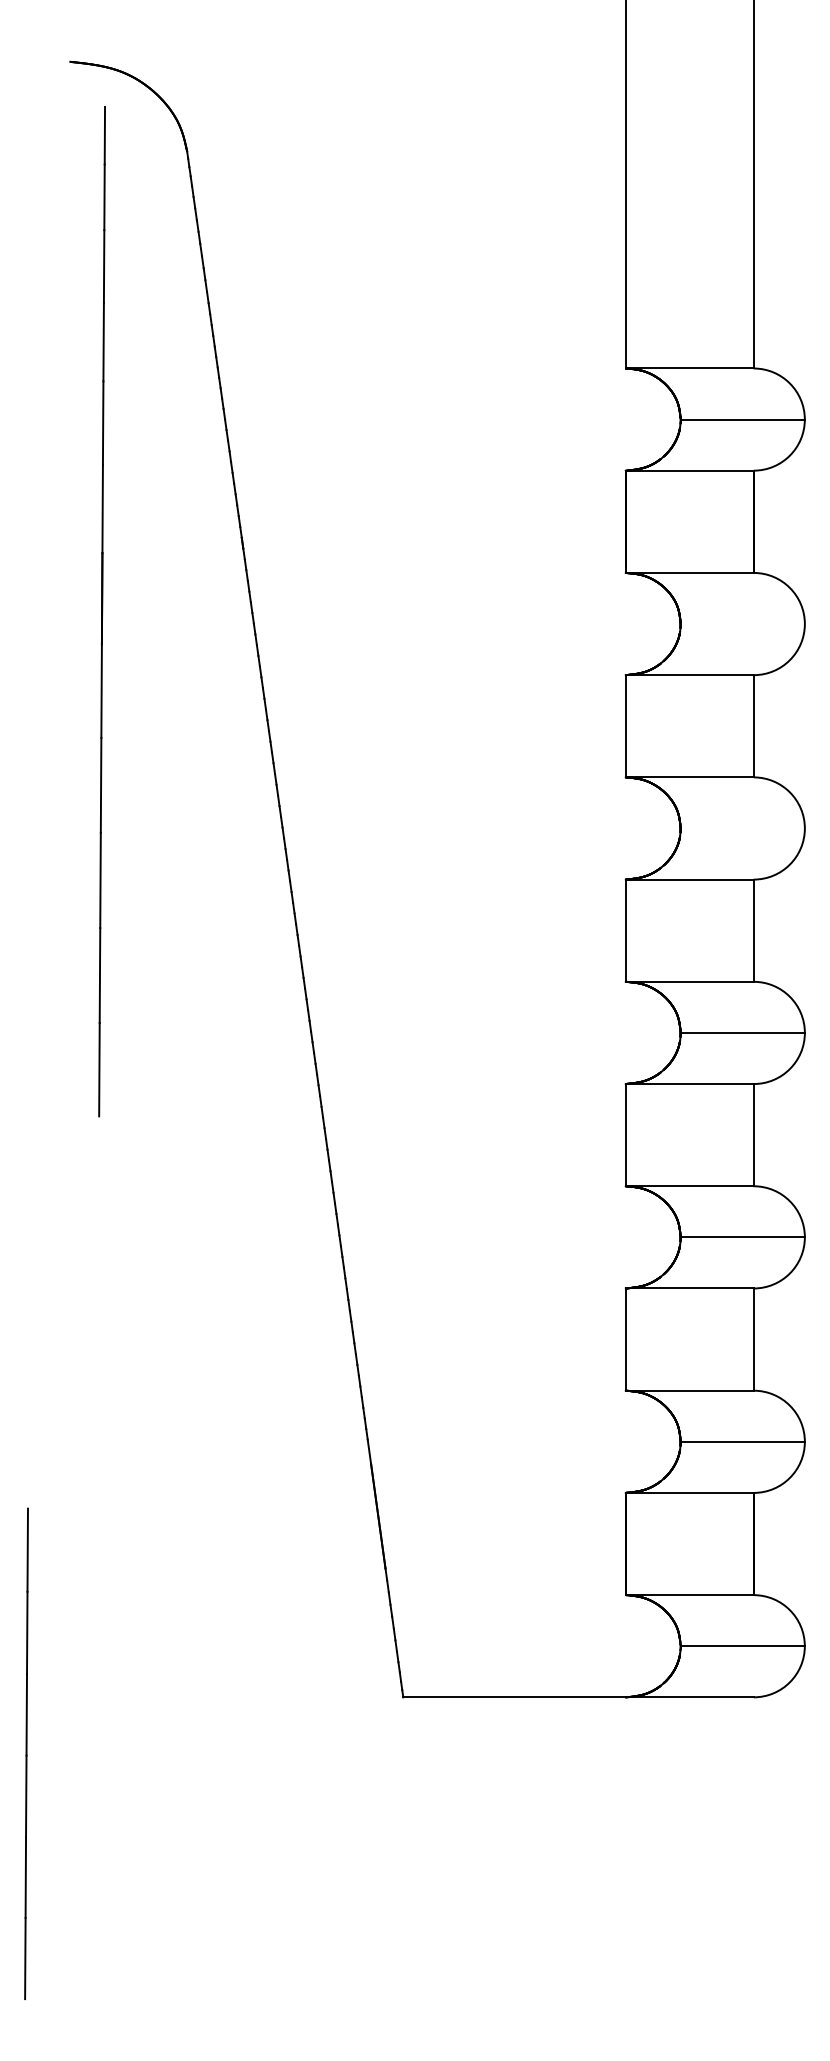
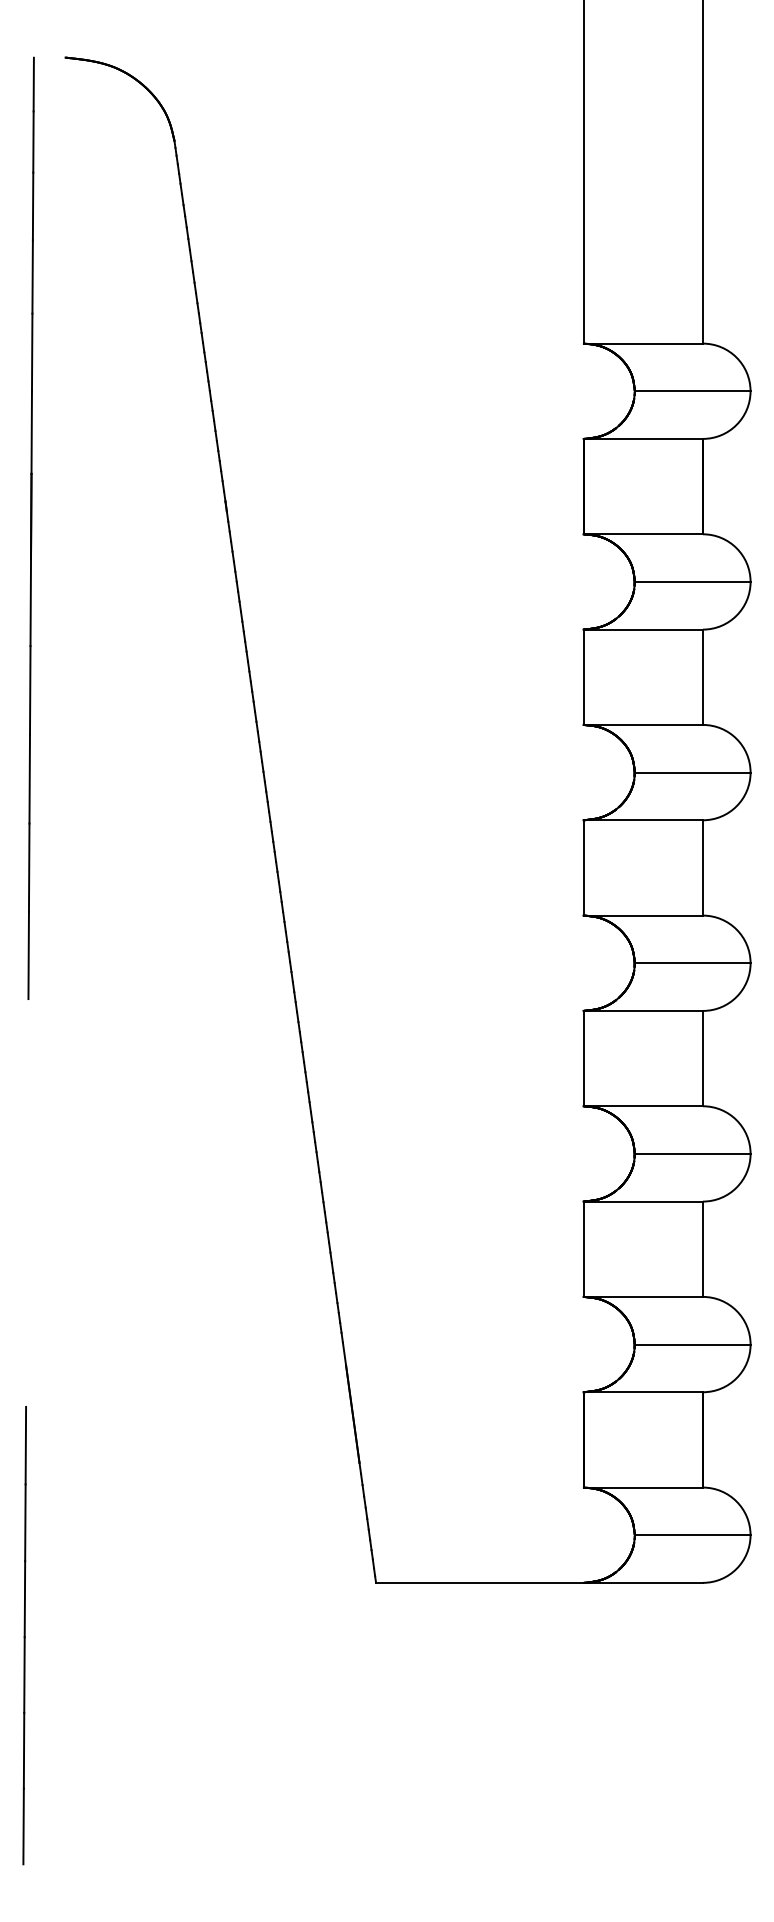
line: (101, 610) -> (30, 527), moved
line: (742, 623) -> (692, 581), added
line: (742, 828) -> (692, 772), added

